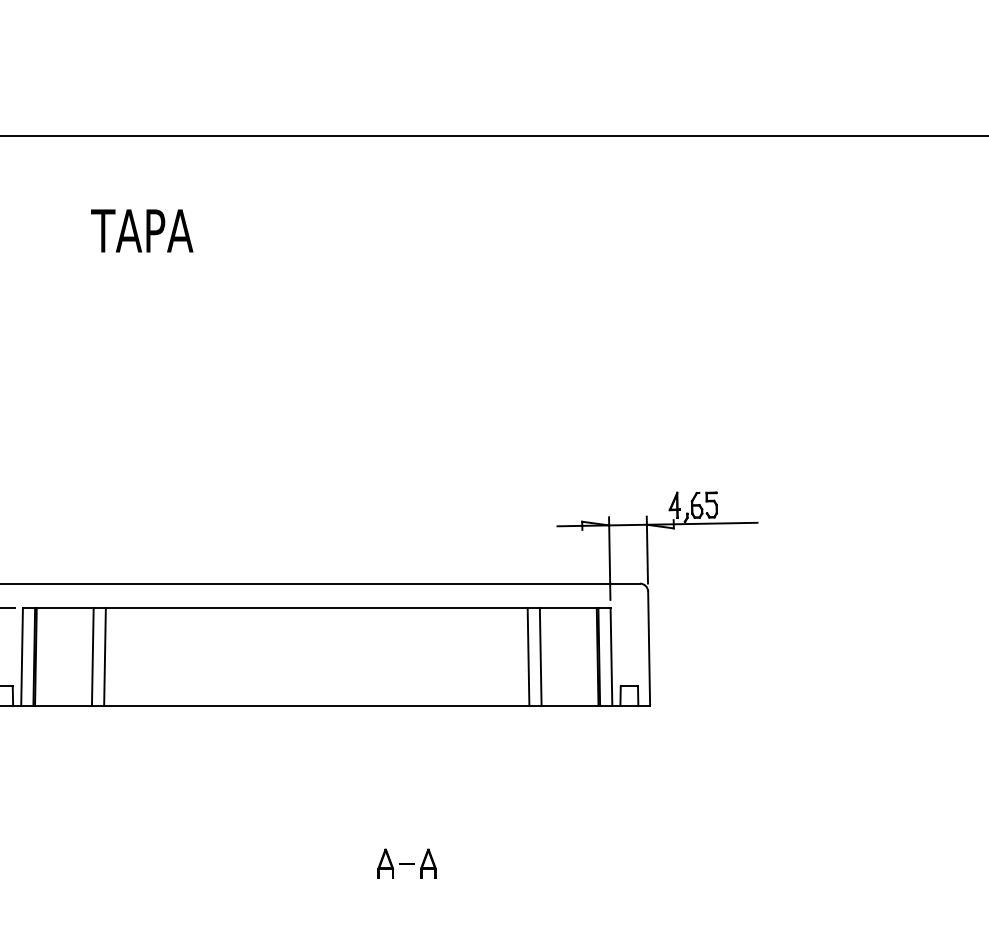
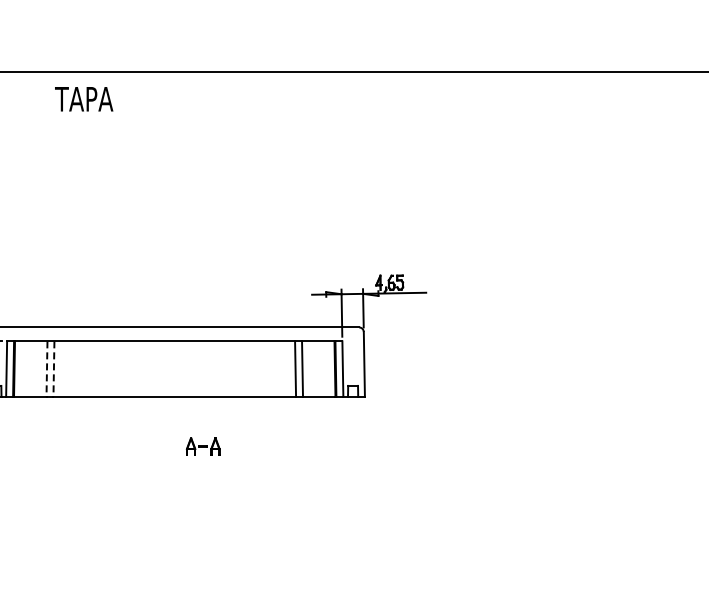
text: (142, 231) -> (84, 99), moved
line: (91, 657) -> (46, 369), solid -> dashed
line: (104, 657) -> (53, 369), solid -> dashed
part: (405, 864) -> (202, 446), moved

